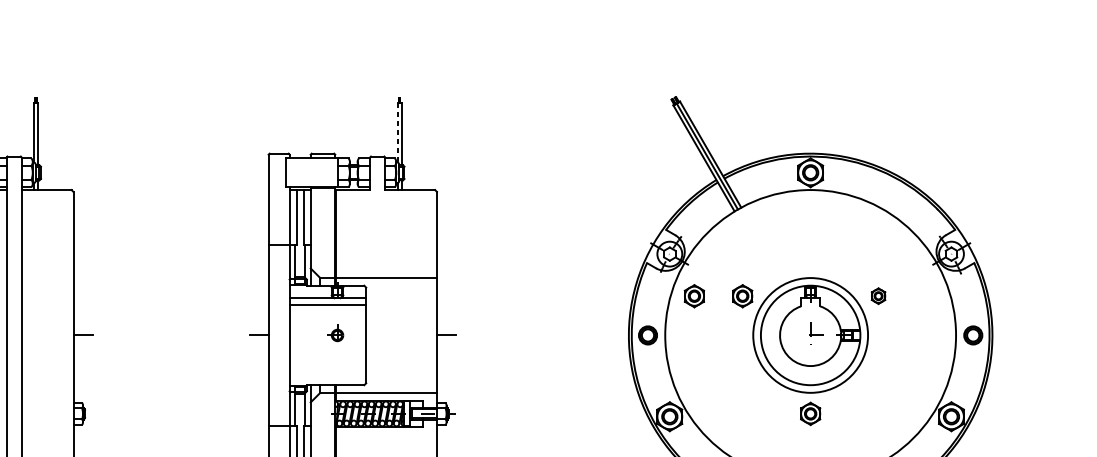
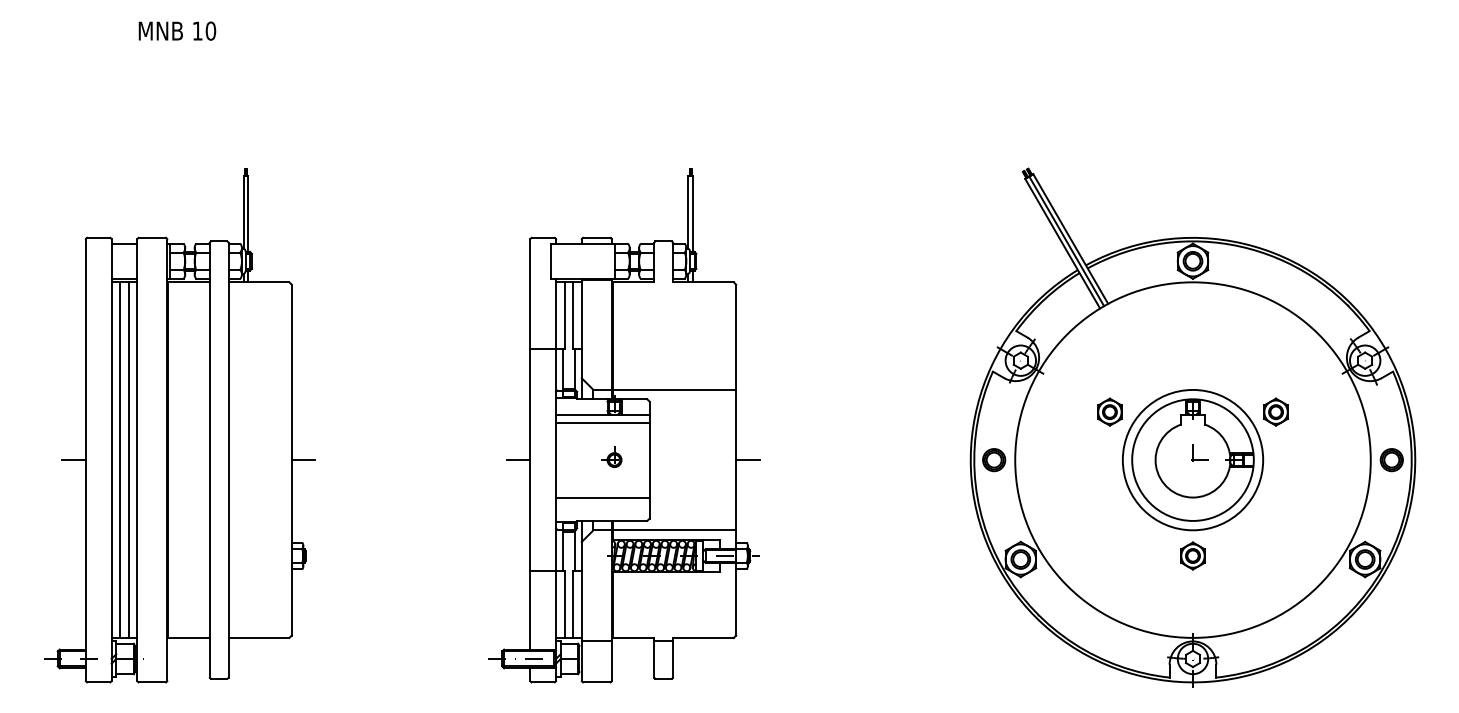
line: (398, 132) -> (688, 212), dashed -> solid
part: (694, 295) -> (1050, 411), removed
part: (878, 295) -> (1275, 411), size x1.43
line: (327, 366) -> (602, 497), added

